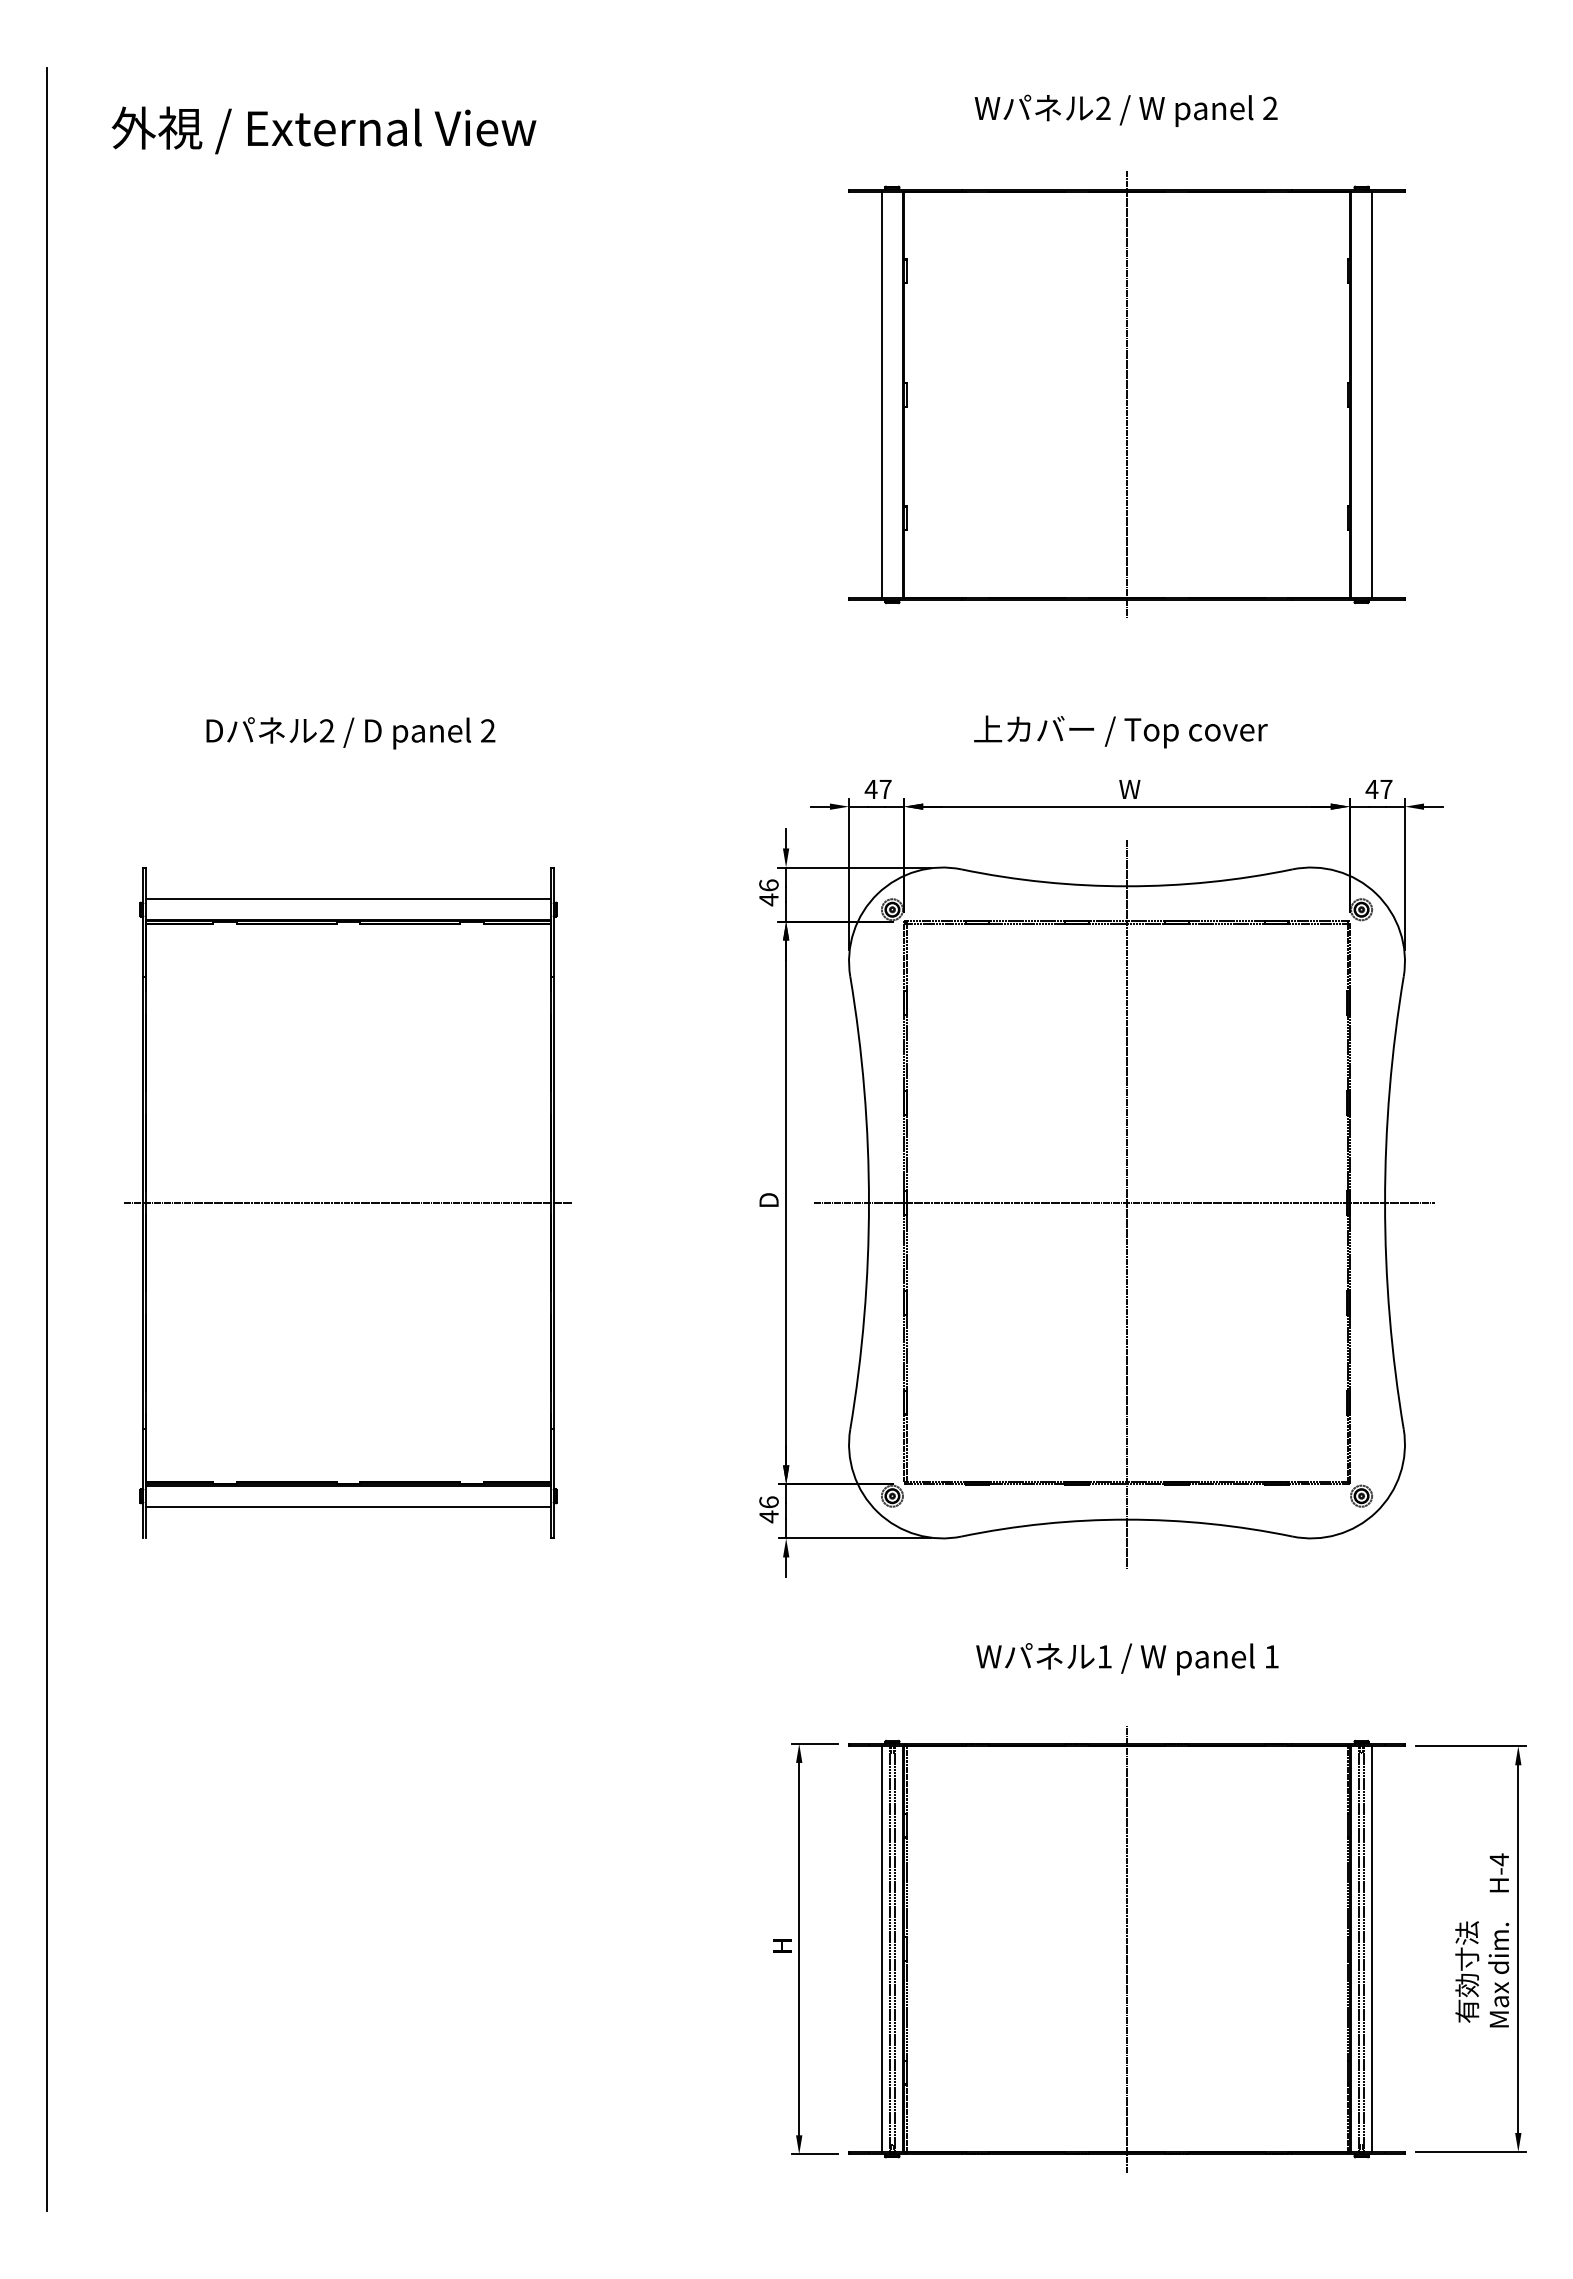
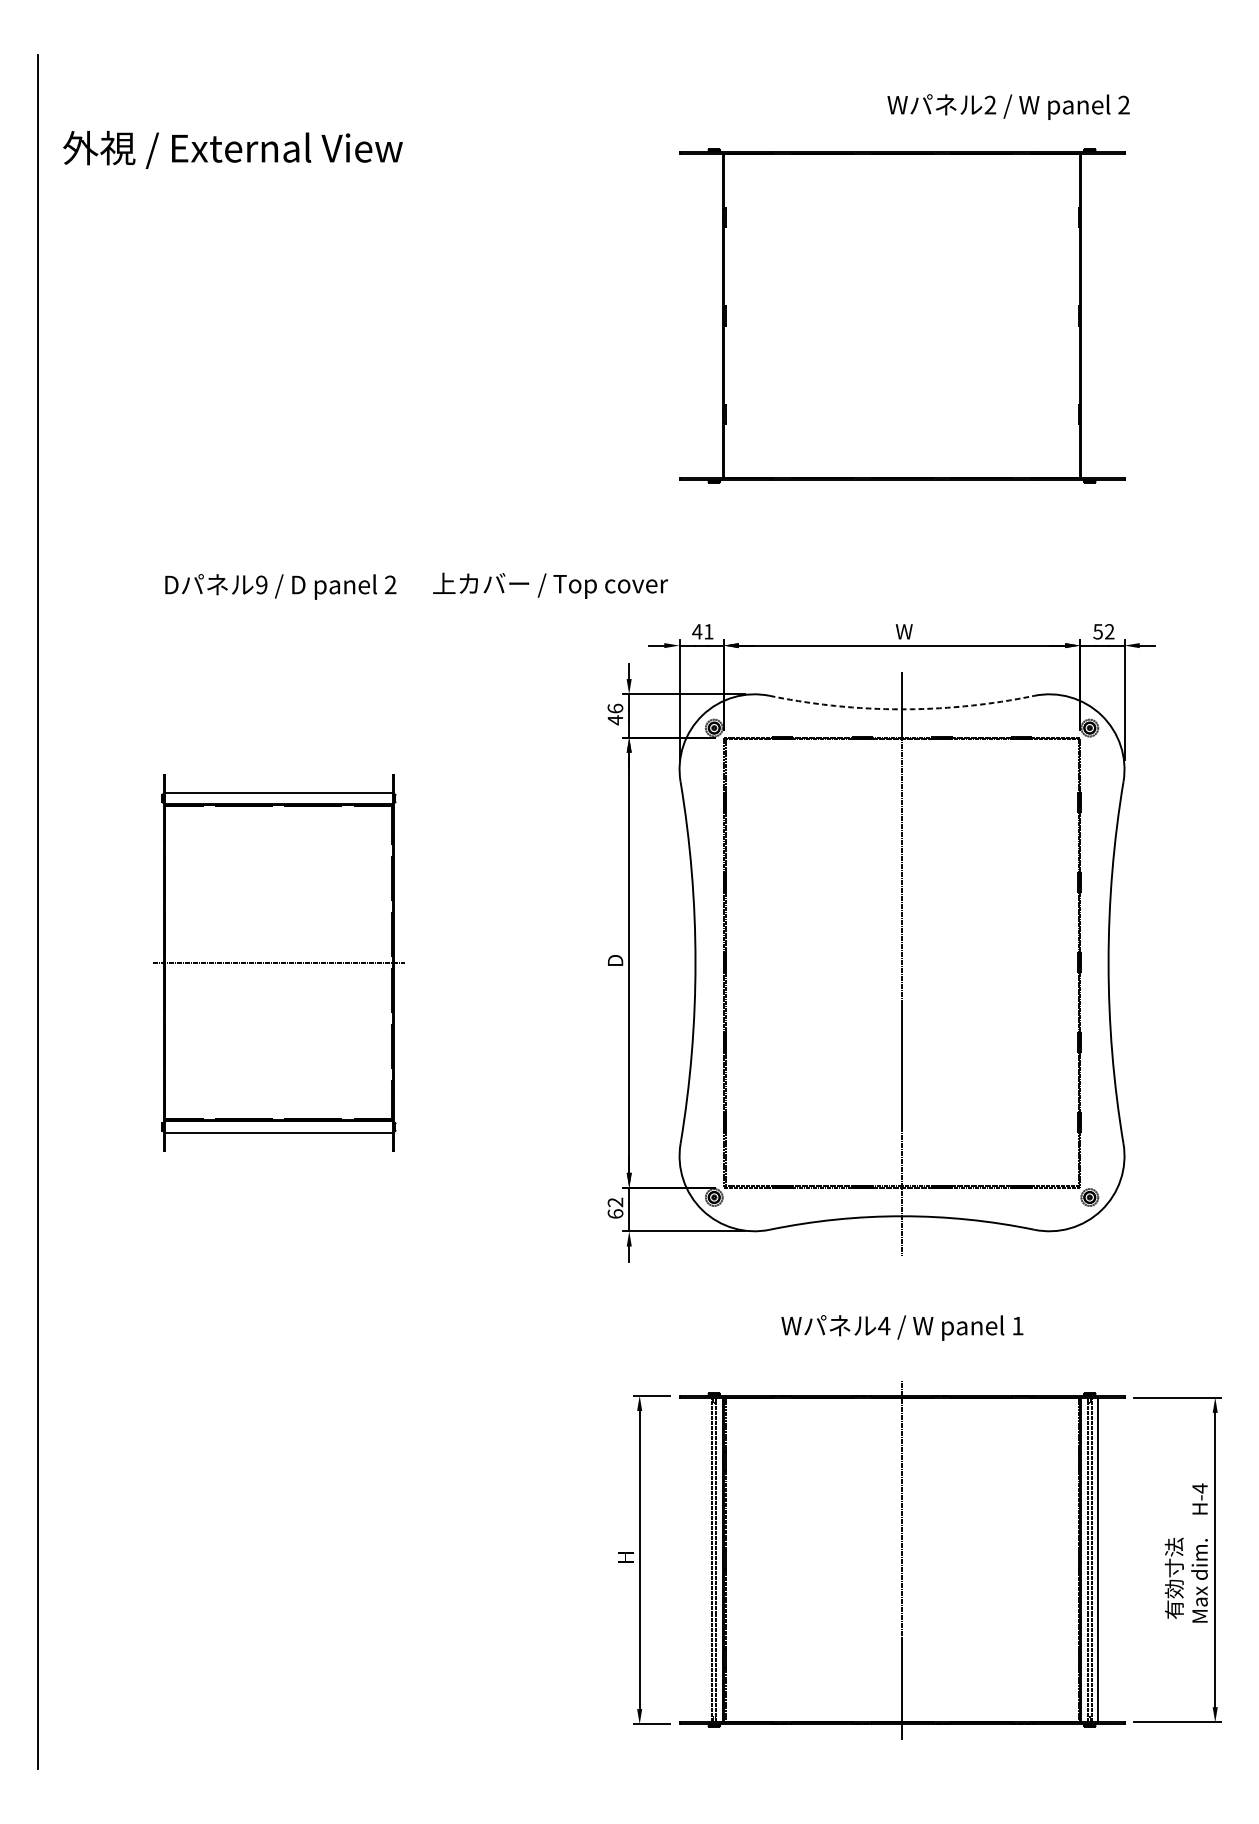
text: (1125, 110) -> (1008, 106), moved
text: (323, 130) -> (232, 150), moved
line: (881, 394) -> (705, 315), removed
line: (1127, 394) -> (902, 315), removed
line: (1372, 394) -> (1098, 315), removed
text: (326, 730) -> (261, 584), 2 -> 9
text: (1120, 731) -> (550, 585), moved
text: (885, 789) -> (708, 631), 47 -> 41
text: (1378, 789) -> (1103, 631), 47 -> 52
arc: (1127, 886) -> (902, 709), solid -> dashed
part: (347, 1202) -> (278, 962), size x0.7
line: (1124, 1202) -> (900, 962), removed
text: (768, 1509) -> (615, 1208), 46 -> 62
text: (1104, 1656) -> (884, 1325), 1 -> 4
line: (881, 1949) -> (705, 1560), removed

